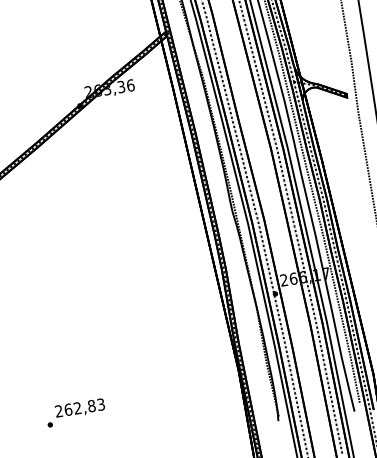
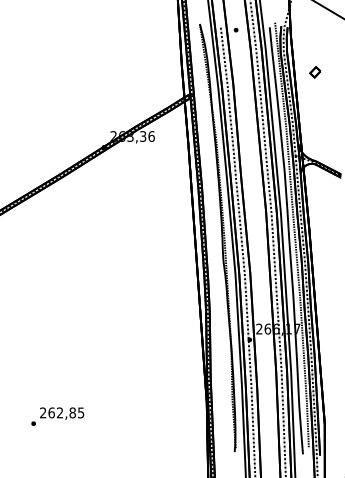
text: (101, 404) -> (81, 412), 262,83 -> 262,85

